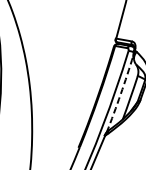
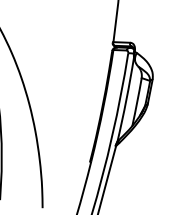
arc: (120, 94) -> (126, 100), dashed -> solid

